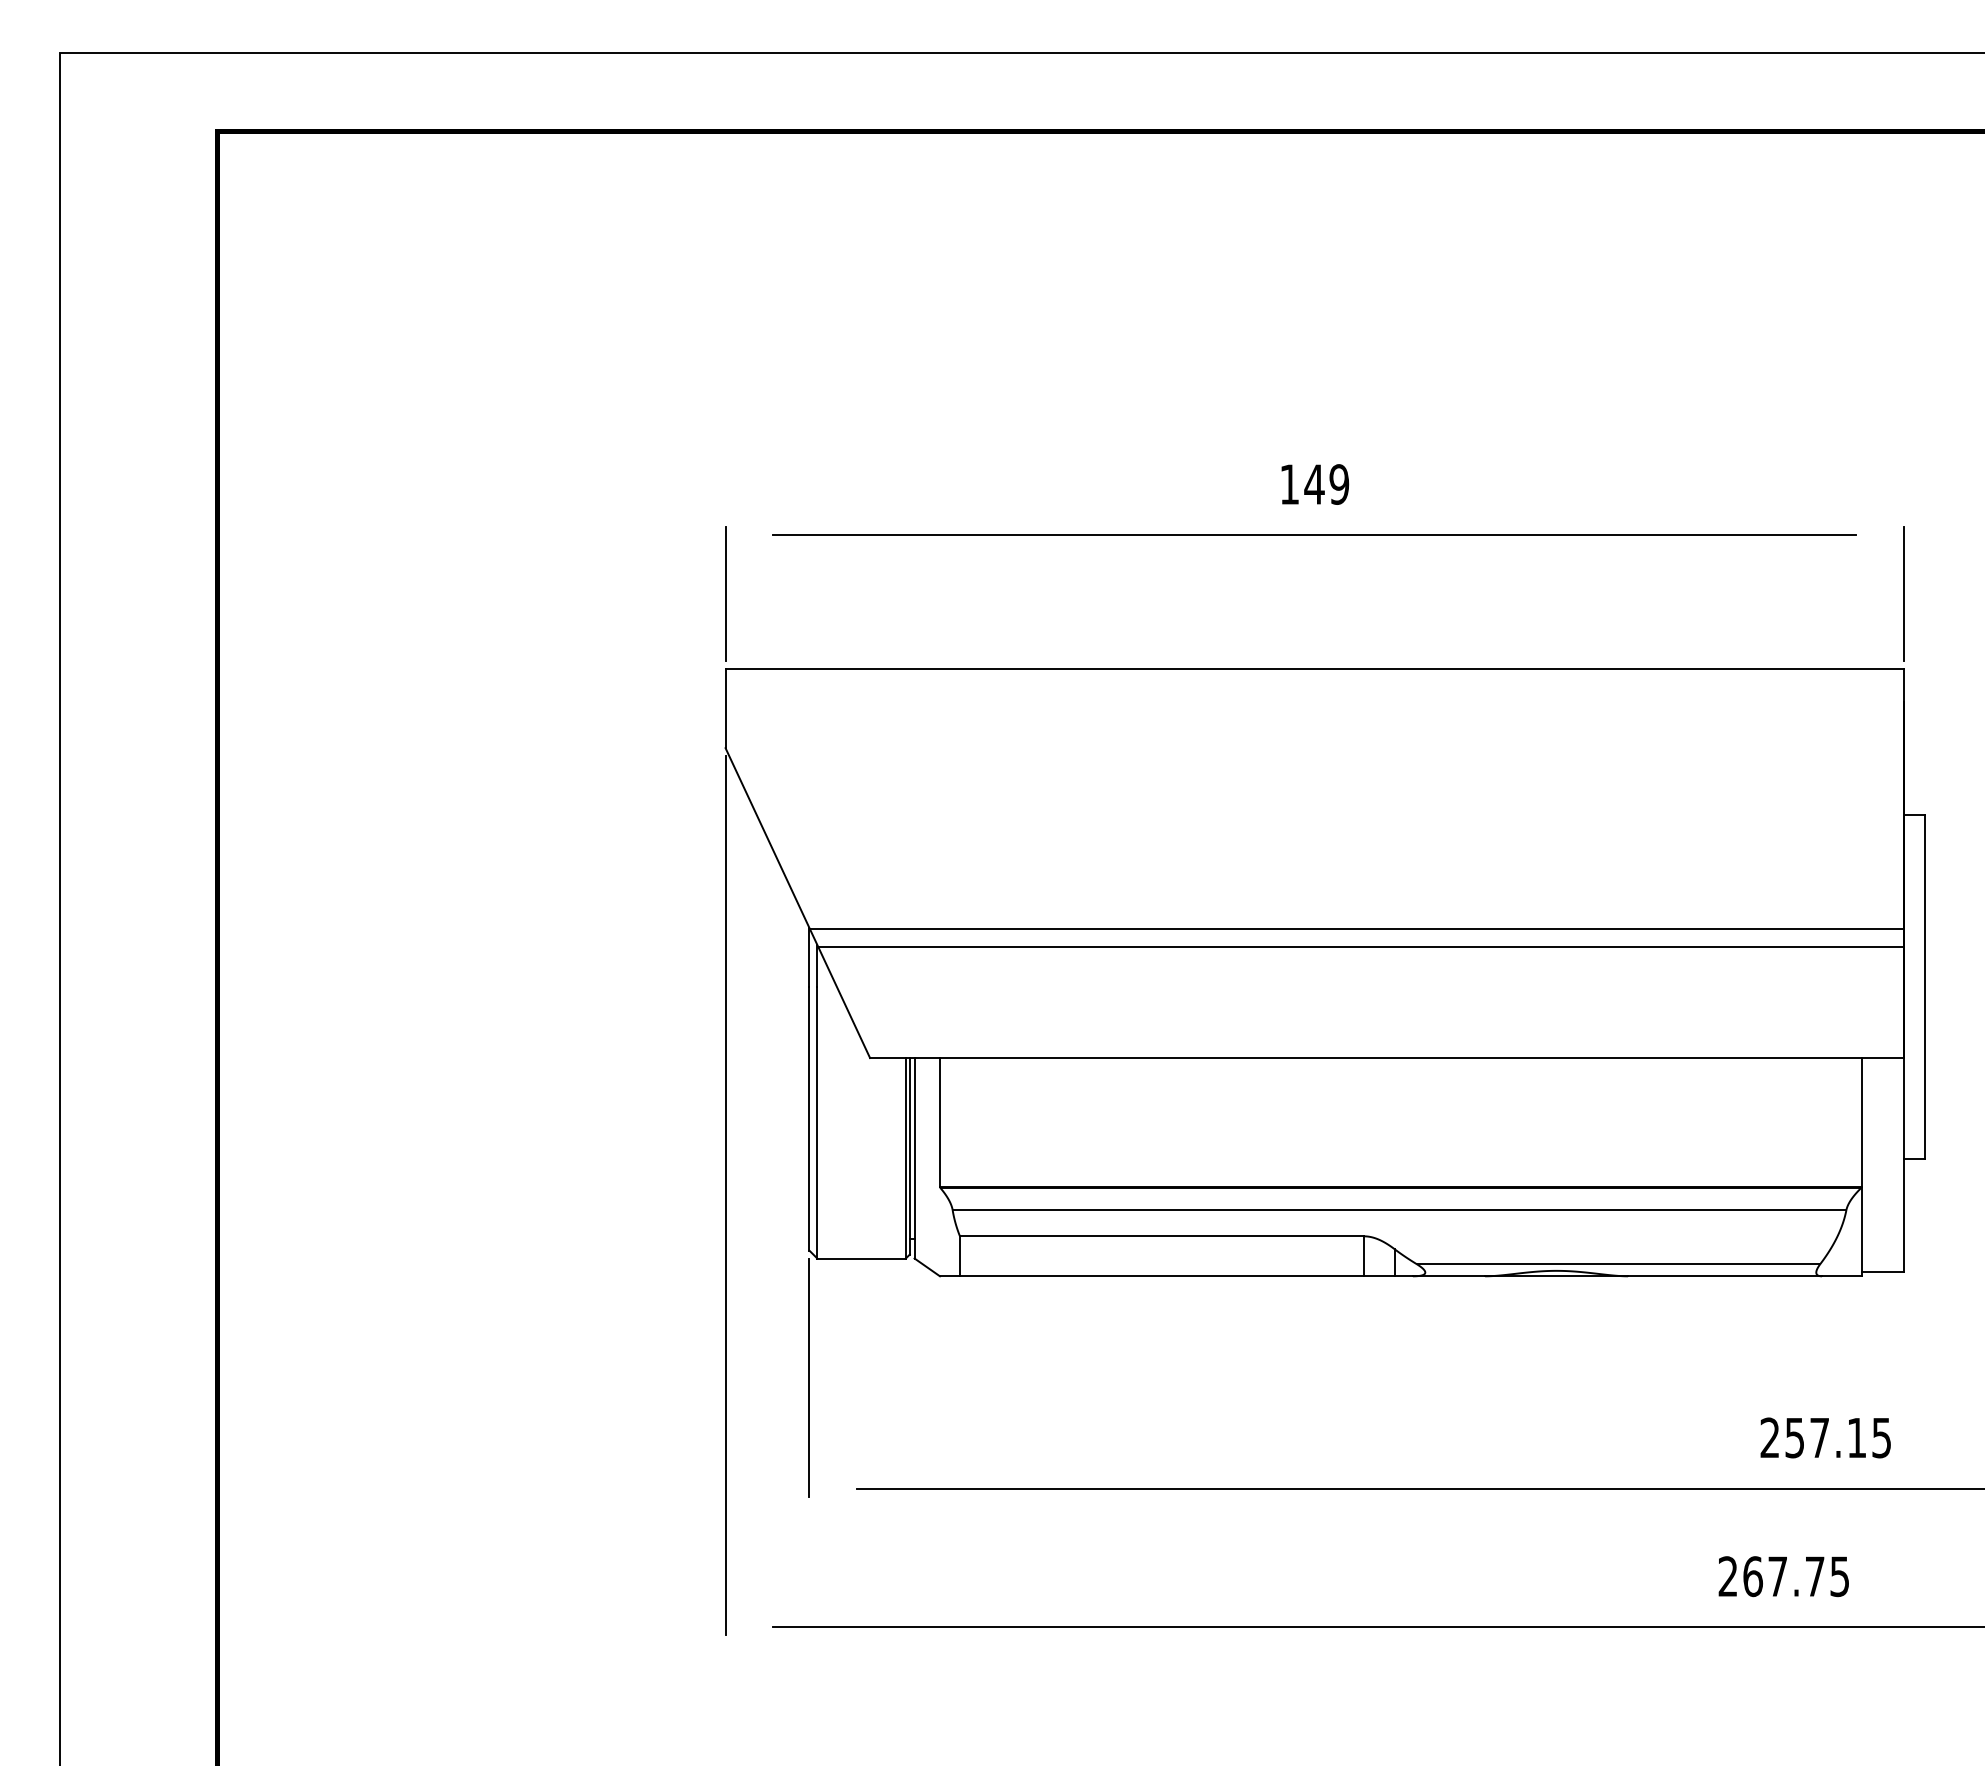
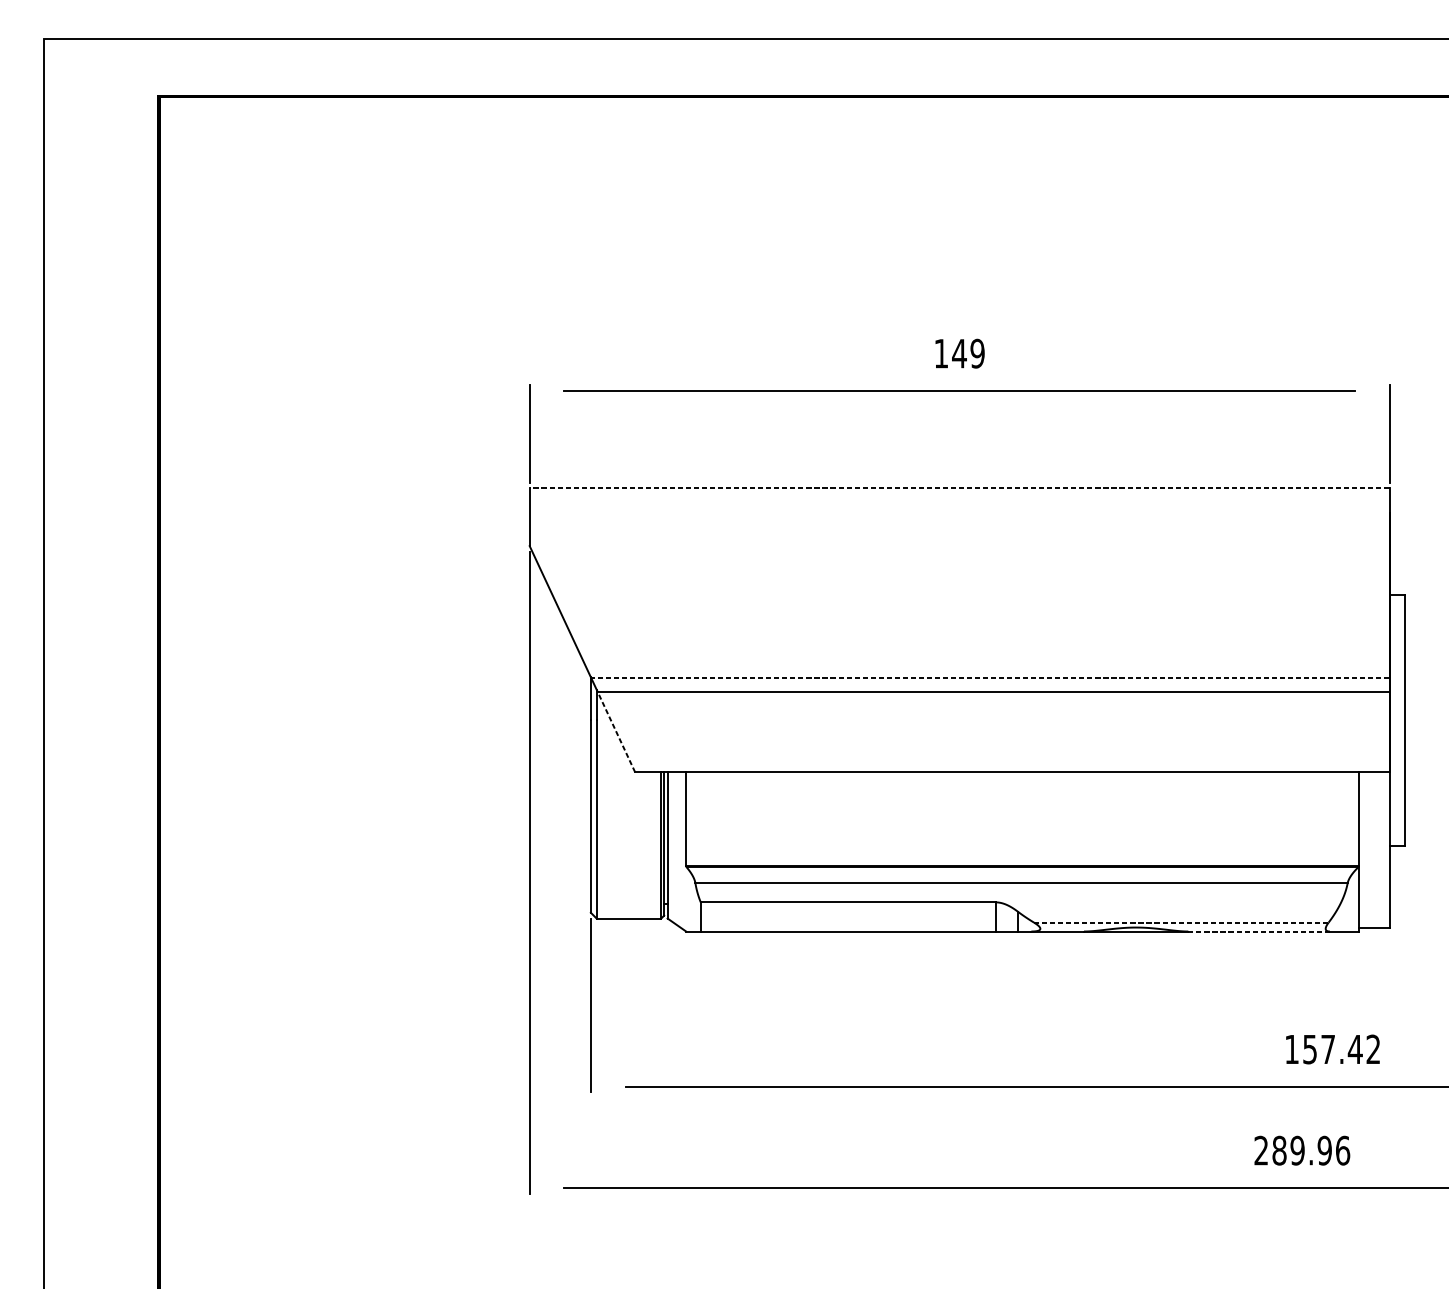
line: (1314, 669) -> (959, 488), solid -> dashed
line: (1356, 929) -> (990, 678), solid -> dashed
line: (844, 1002) -> (616, 731), solid -> dashed
line: (1618, 1264) -> (1181, 922), solid -> dashed
line: (1725, 1276) -> (1259, 931), solid -> dashed
text: (1825, 1437) -> (1332, 1049), 257.15 -> 157.42
text: (1796, 1576) -> (1311, 1150), 267.75 -> 289.96

